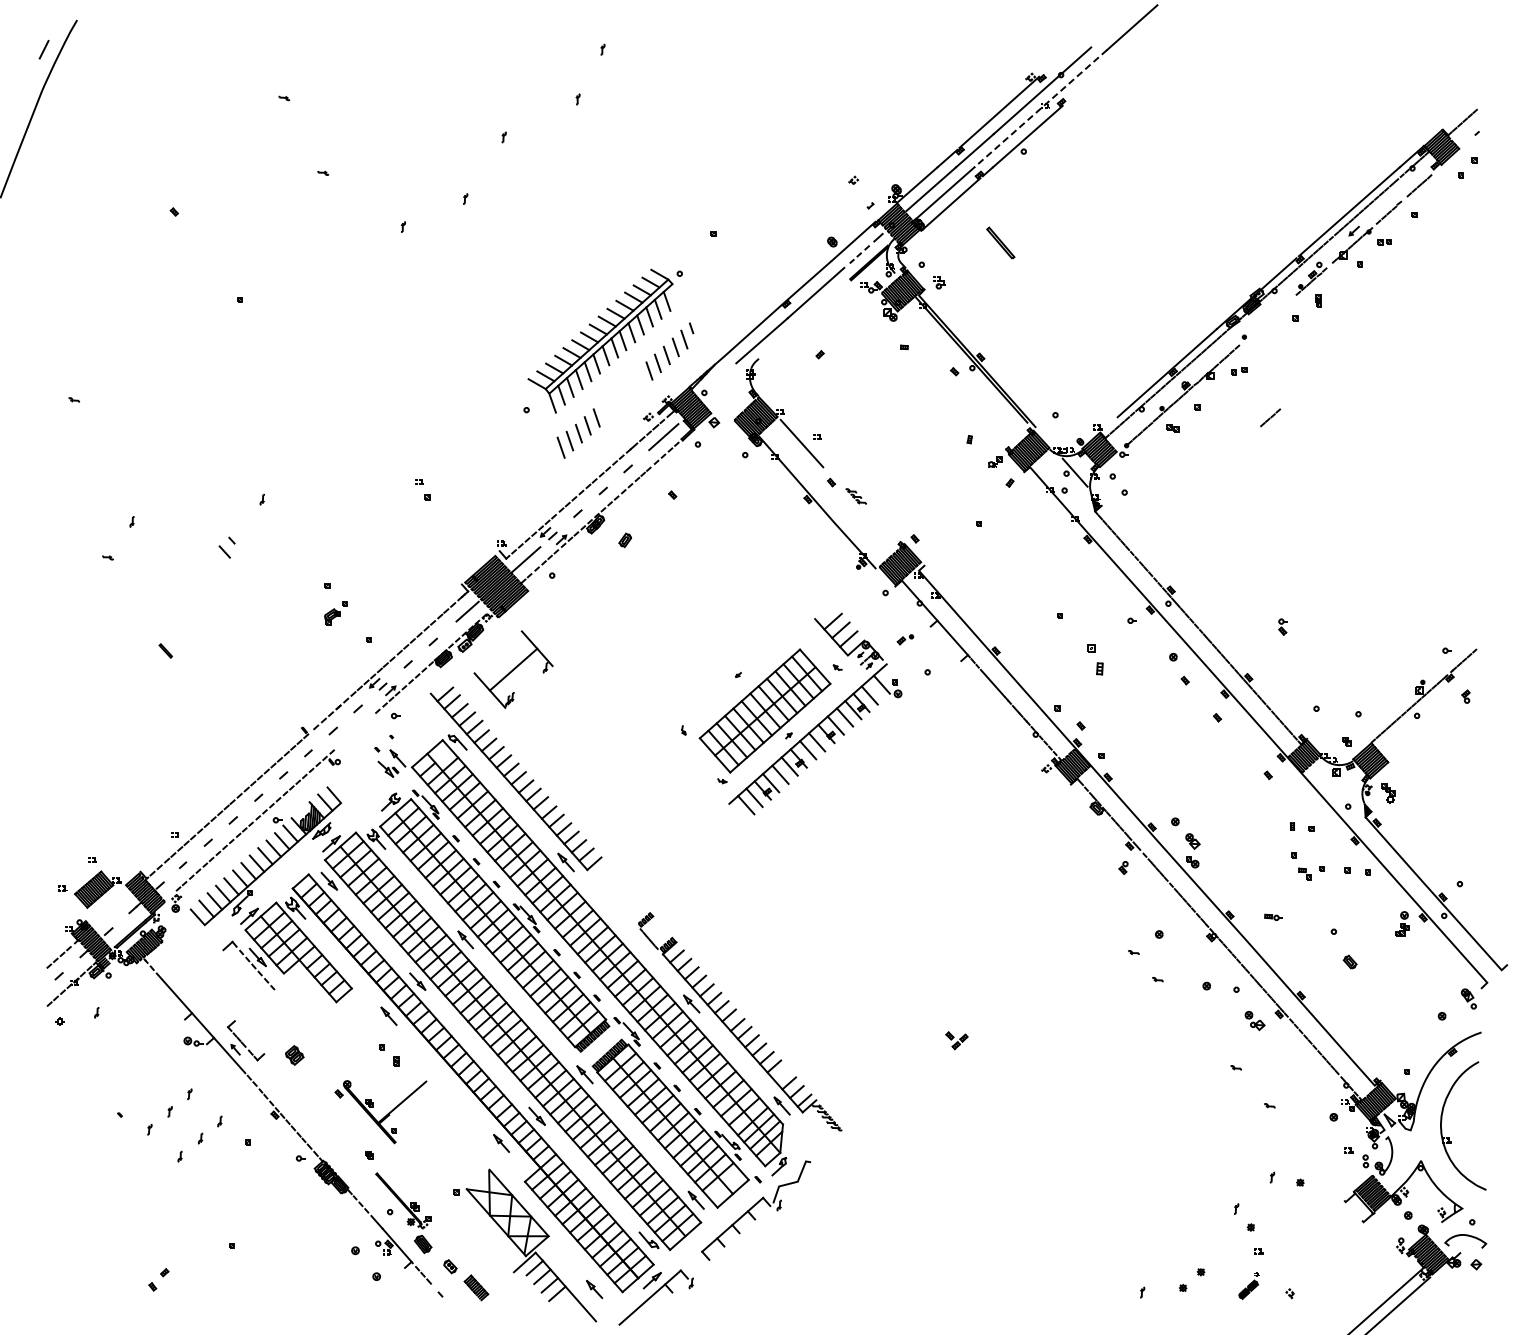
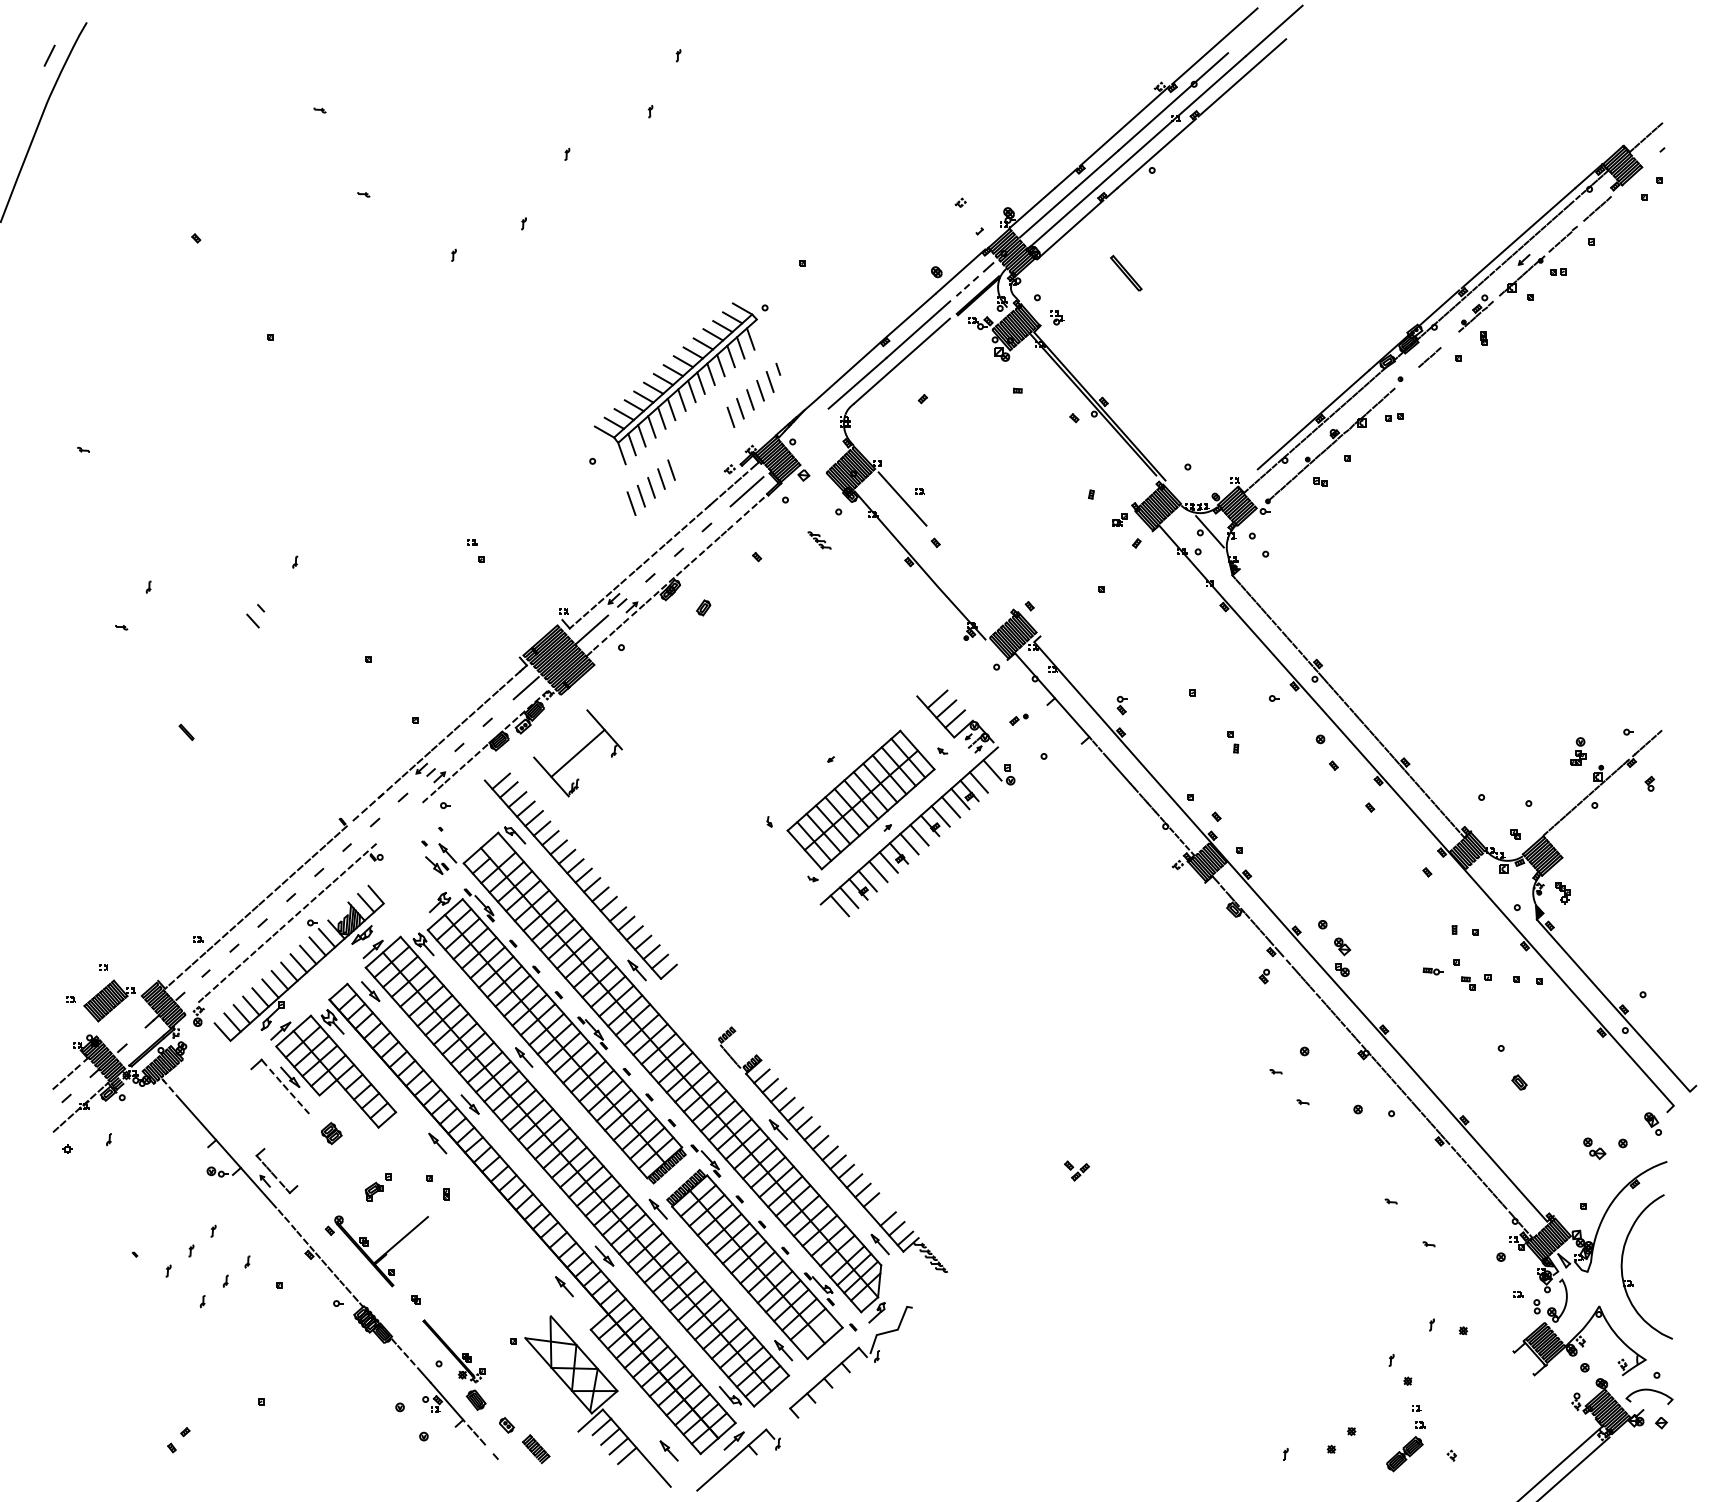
line: (1079, 41) -> (1214, 46), added
line: (1103, 69) -> (1241, 78), added
line: (1040, 108) -> (1170, 121), dashed -> solid
line: (801, 320) -> (902, 360), added
line: (1270, 417) -> (1429, 357), moved
part: (855, 496) -> (818, 540), moved
part: (335, 613) -> (377, 1187), moved
part: (1282, 626) -> (1121, 704), moved
part: (1095, 659) -> (1232, 741), size x0.62
part: (1273, 916) -> (1433, 970), moved
part: (1402, 923) -> (1578, 751), moved
part: (1254, 1021) -> (1594, 1149), moved
part: (294, 1055) -> (331, 1133), moved
part: (380, 1112) -> (376, 1251), moved
part: (1248, 1285) -> (1405, 1446), size x1.67

